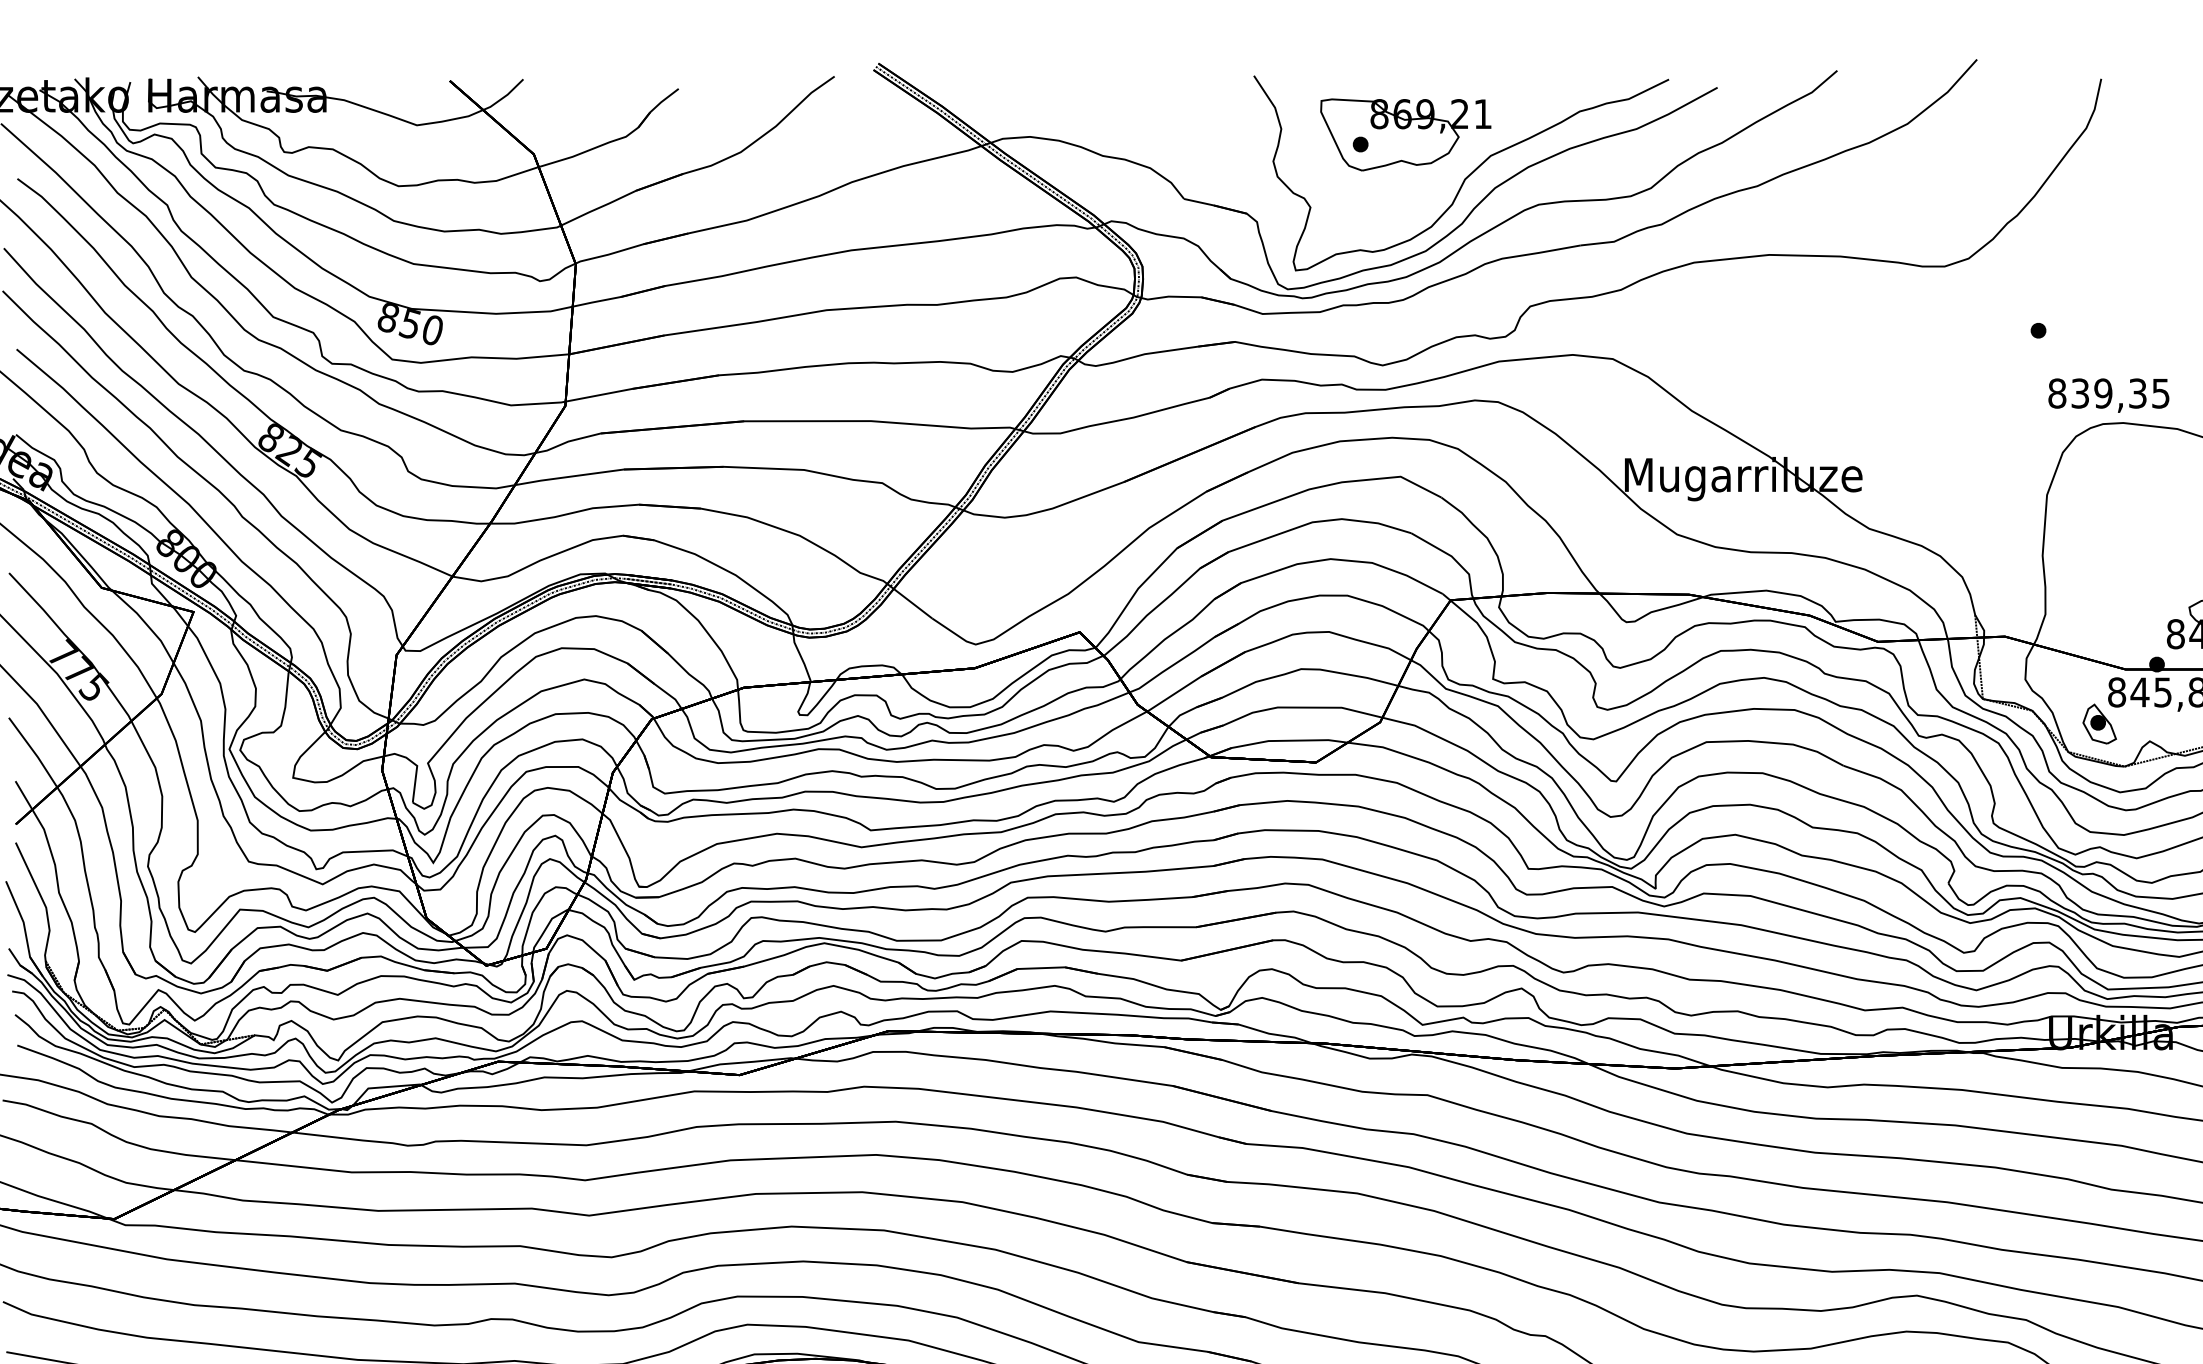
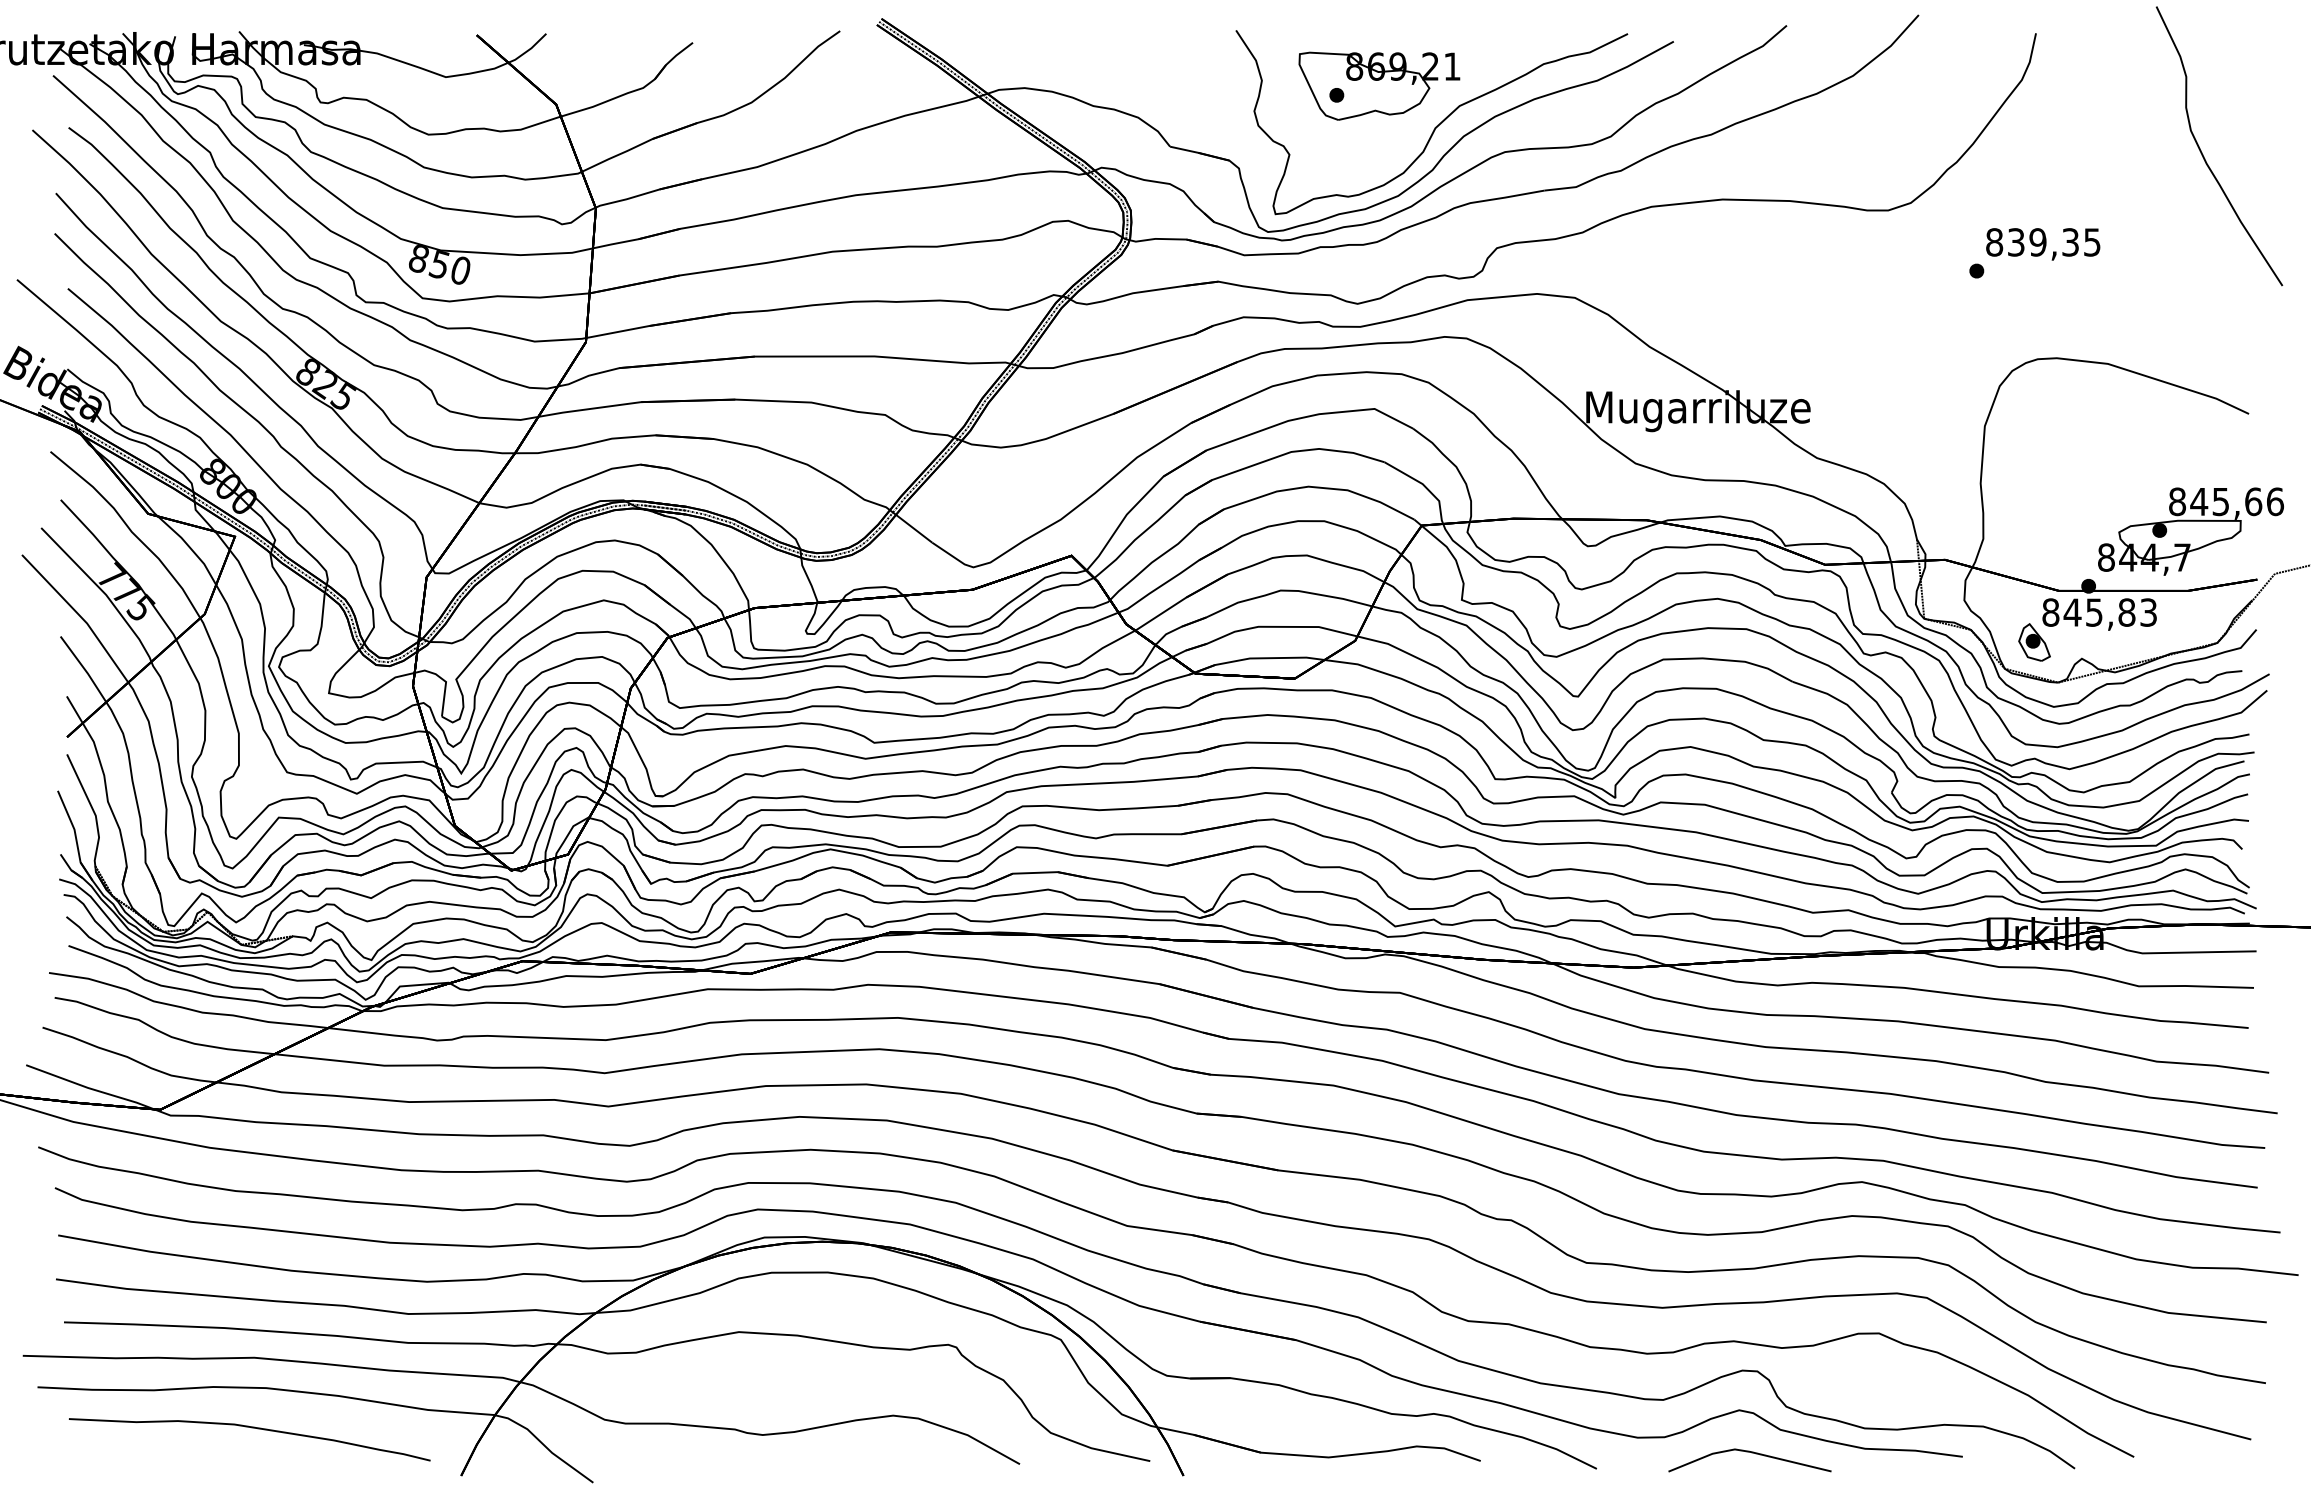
text: (2109, 395) -> (2043, 244), moved

